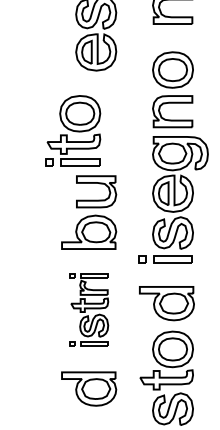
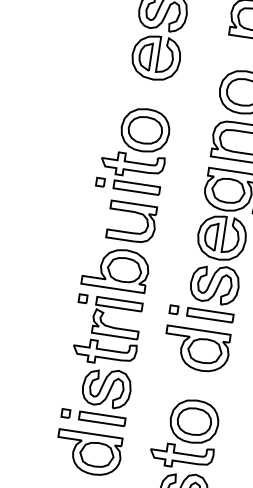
part: (73, 130) -> (134, 148), moved
part: (166, 303) -> (196, 349), moved
part: (89, 309) -> (103, 359), size x1.43

